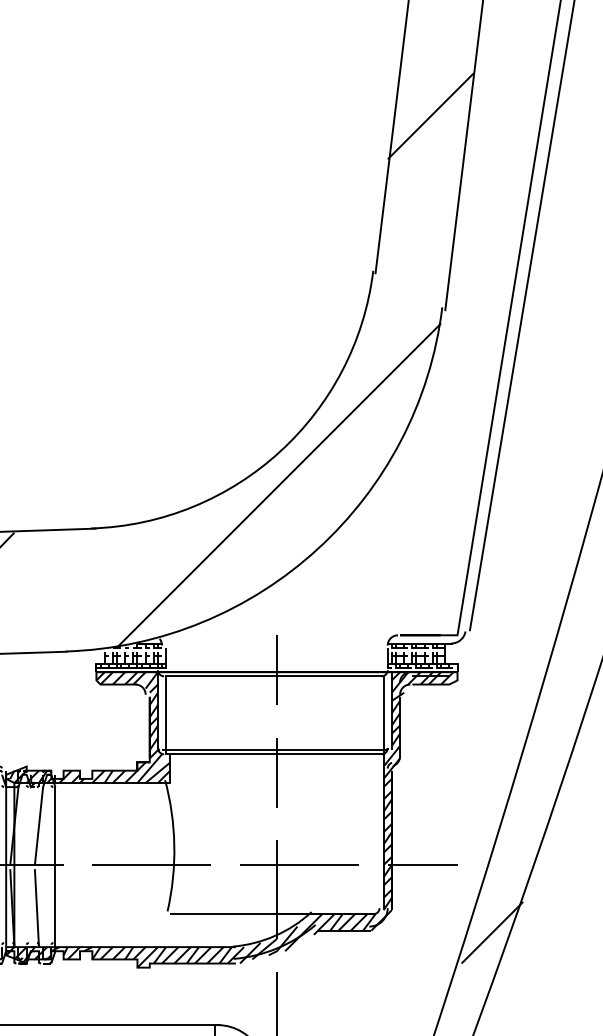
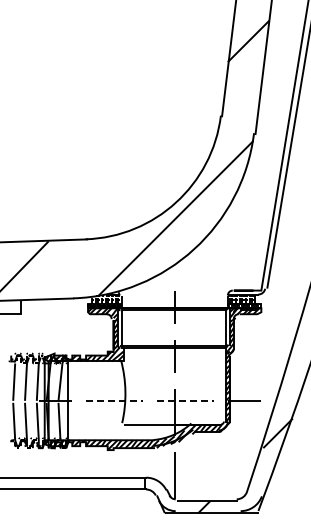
line: (151, 864) -> (114, 400), solid -> dashed
line: (299, 864) -> (185, 400), solid -> dashed

